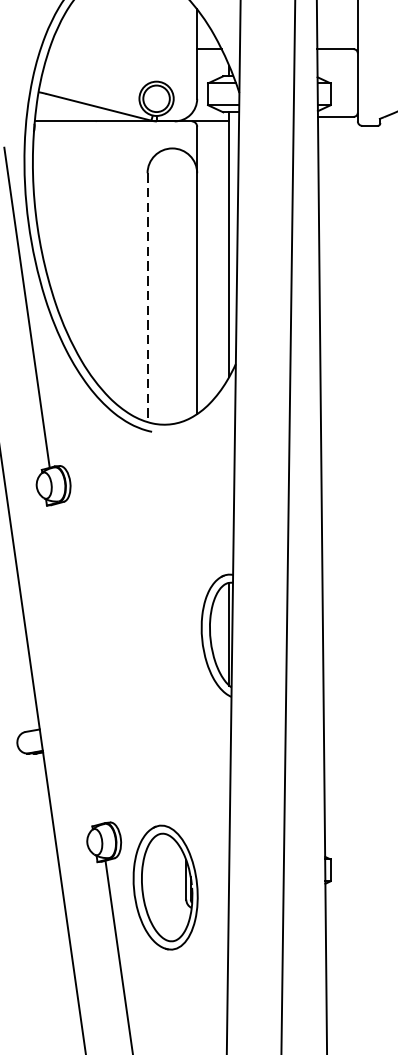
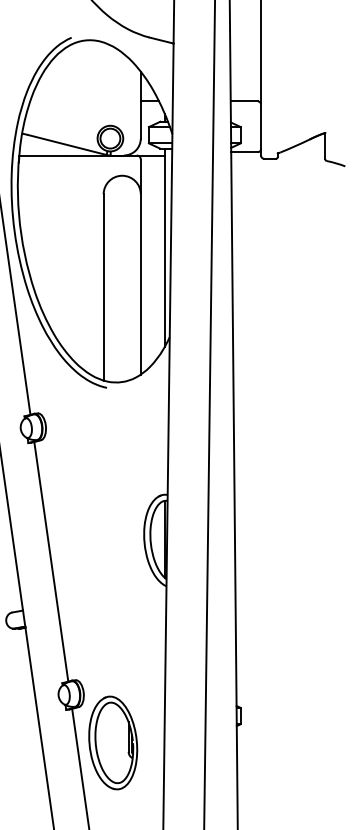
line: (147, 297) -> (103, 287), dashed -> solid
line: (77, 663) -> (51, 561), added
part: (166, 886) -> (113, 742), moved

